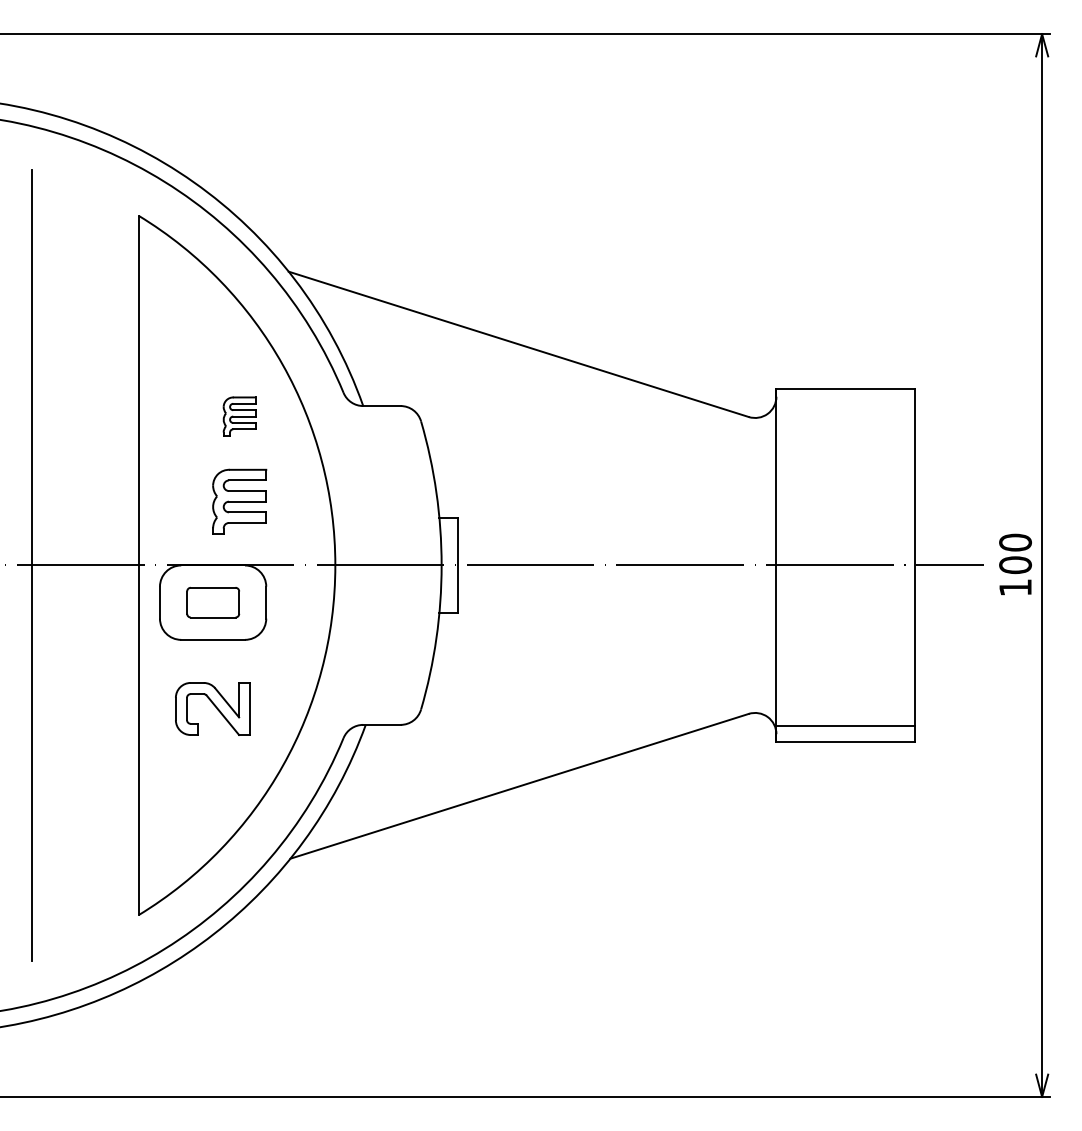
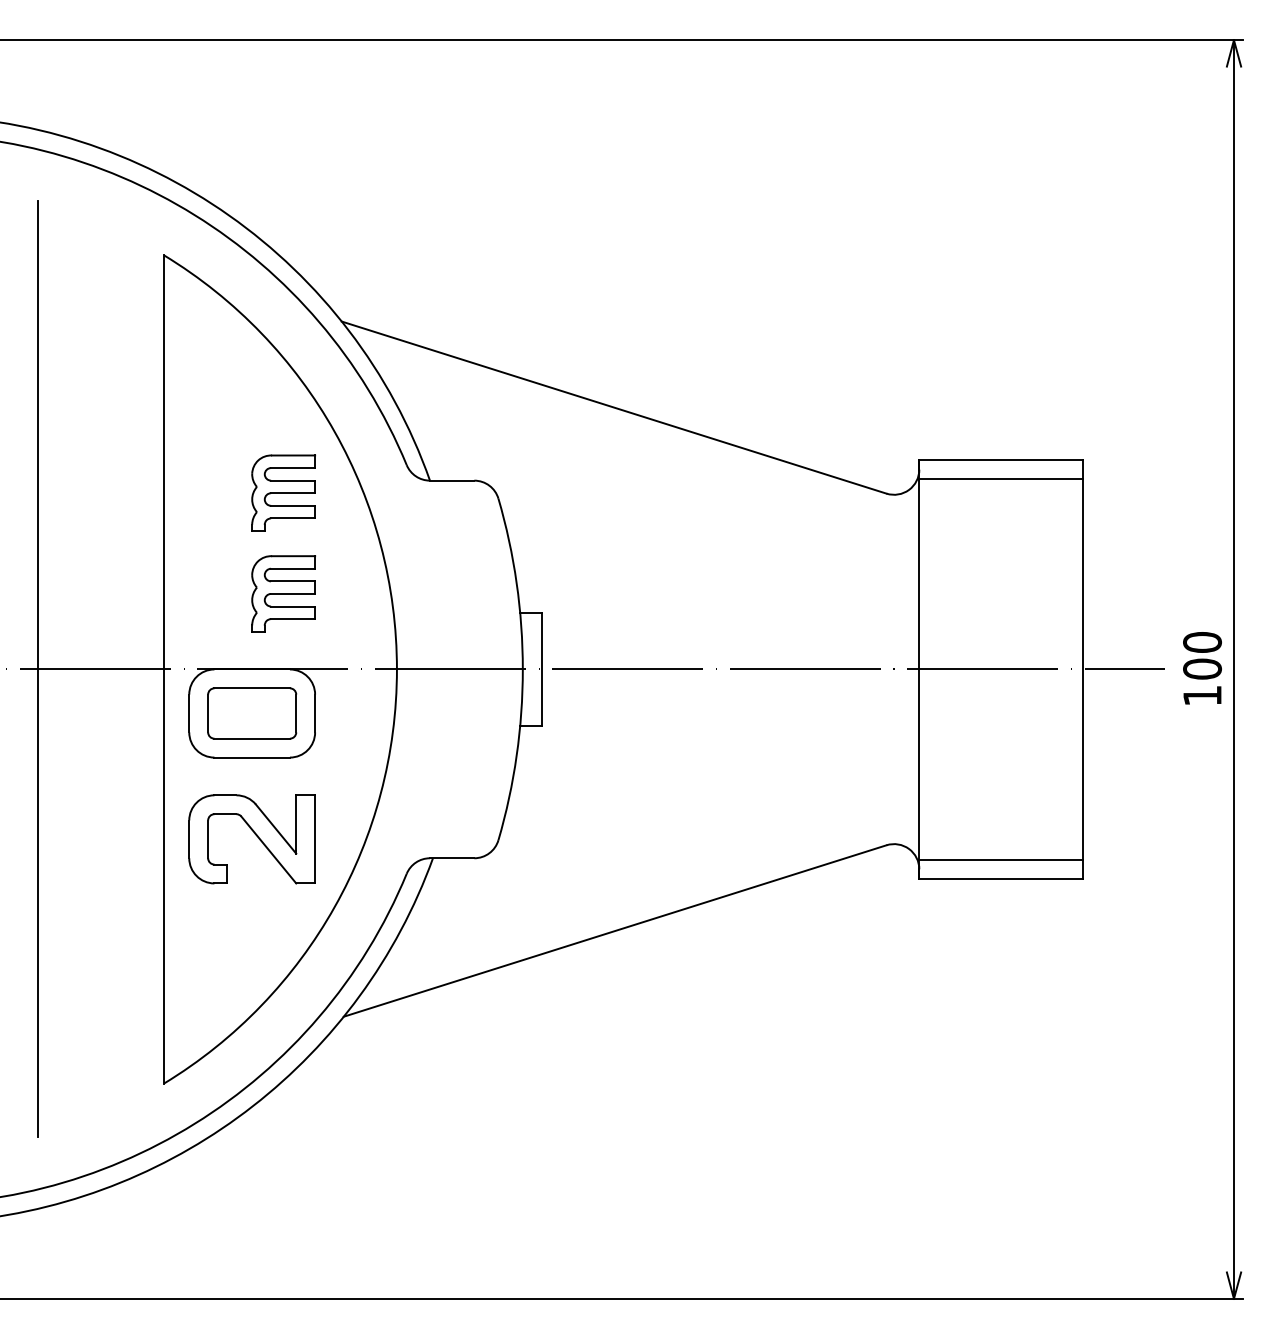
line: (844, 404) -> (1000, 478), added
part: (239, 416) -> (283, 492), size x1.67
part: (213, 602) -> (252, 713), size x1.43
part: (212, 709) -> (251, 839), size x1.43

